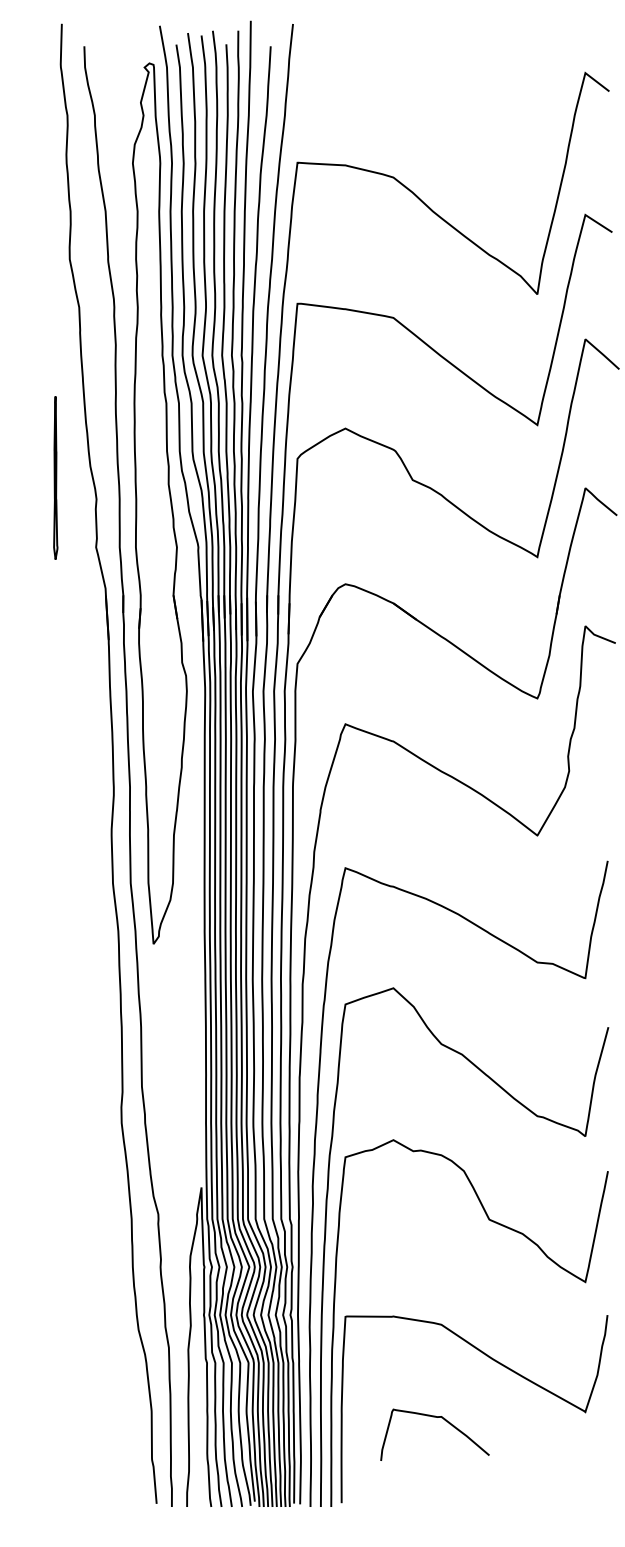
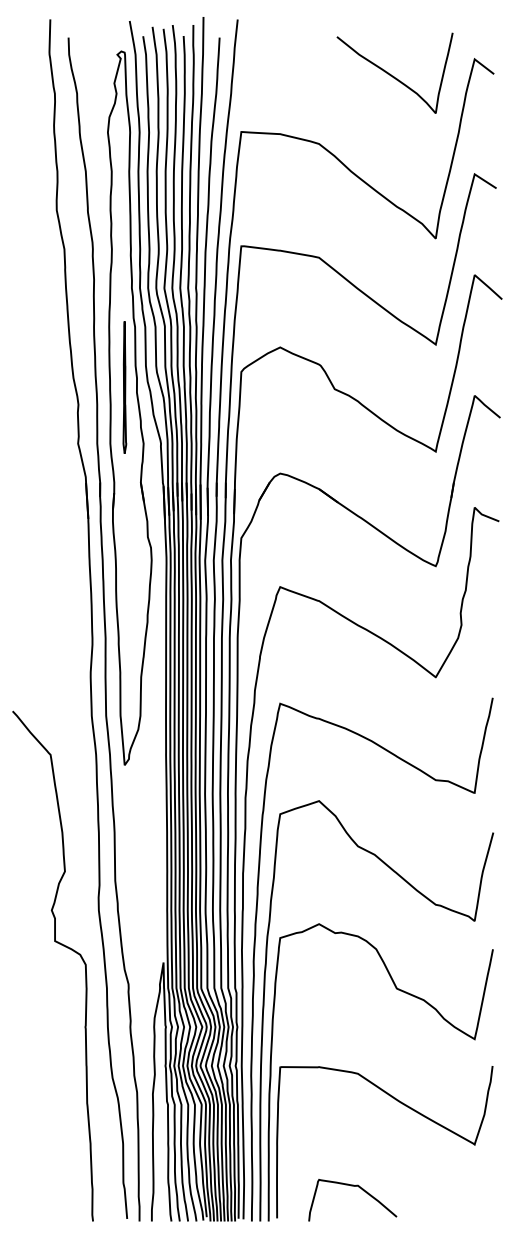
curve: (483, 92) -> (392, 75), added
part: (55, 477) -> (124, 387), moved
curve: (78, 1167) -> (63, 946), added
curve: (434, 1417) -> (352, 1186), moved

